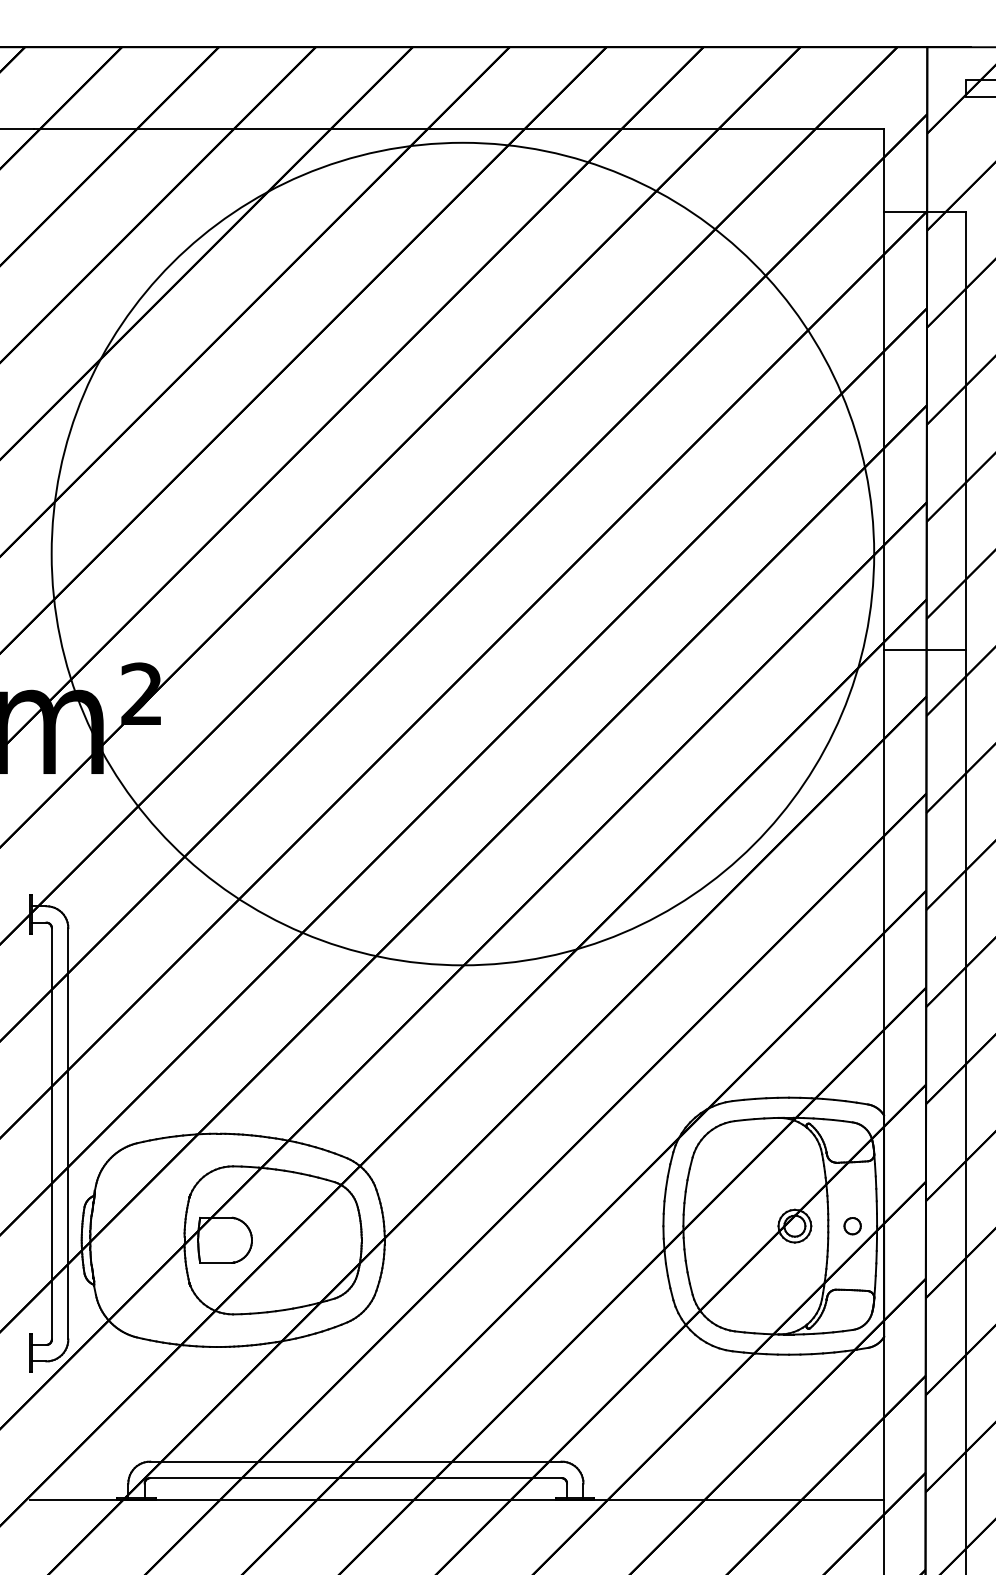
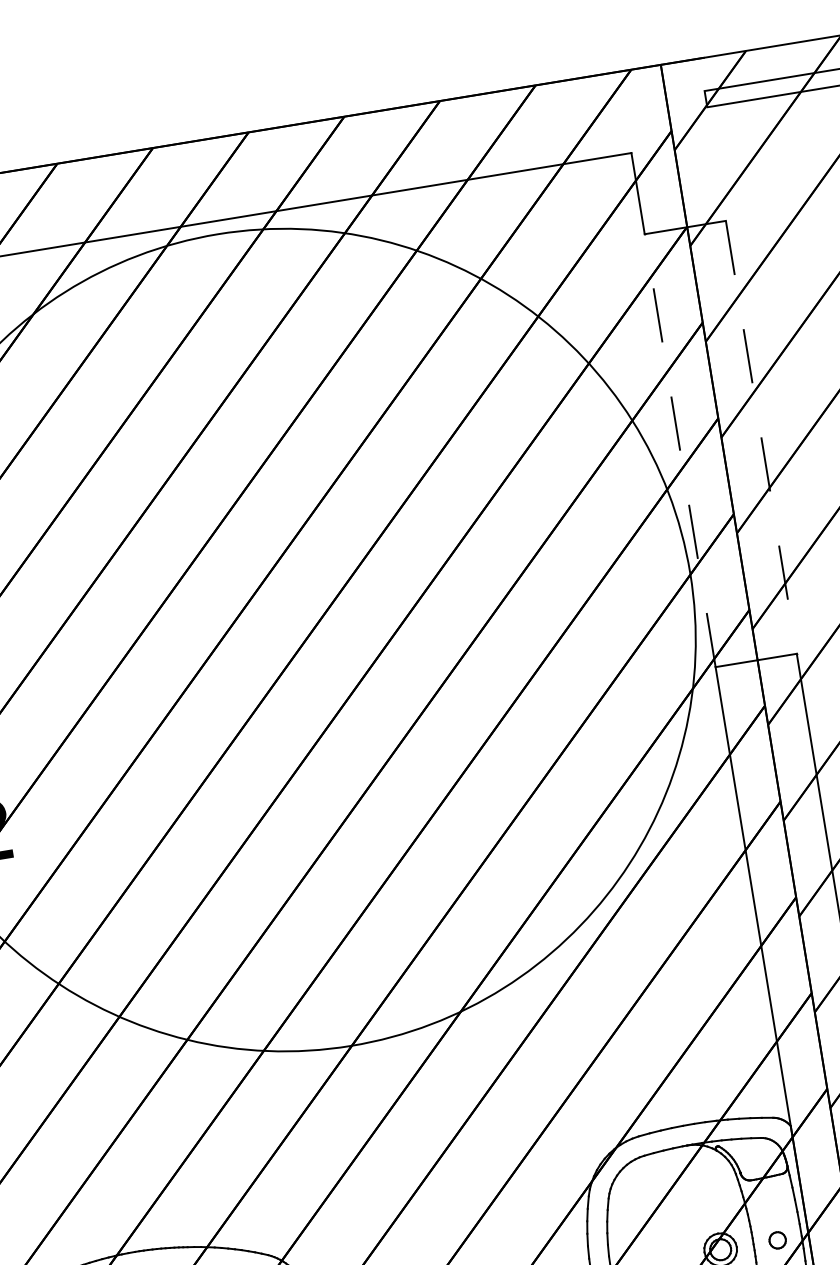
line: (884, 430) -> (680, 450), solid -> dashed
line: (966, 431) -> (761, 437), solid -> dashed

